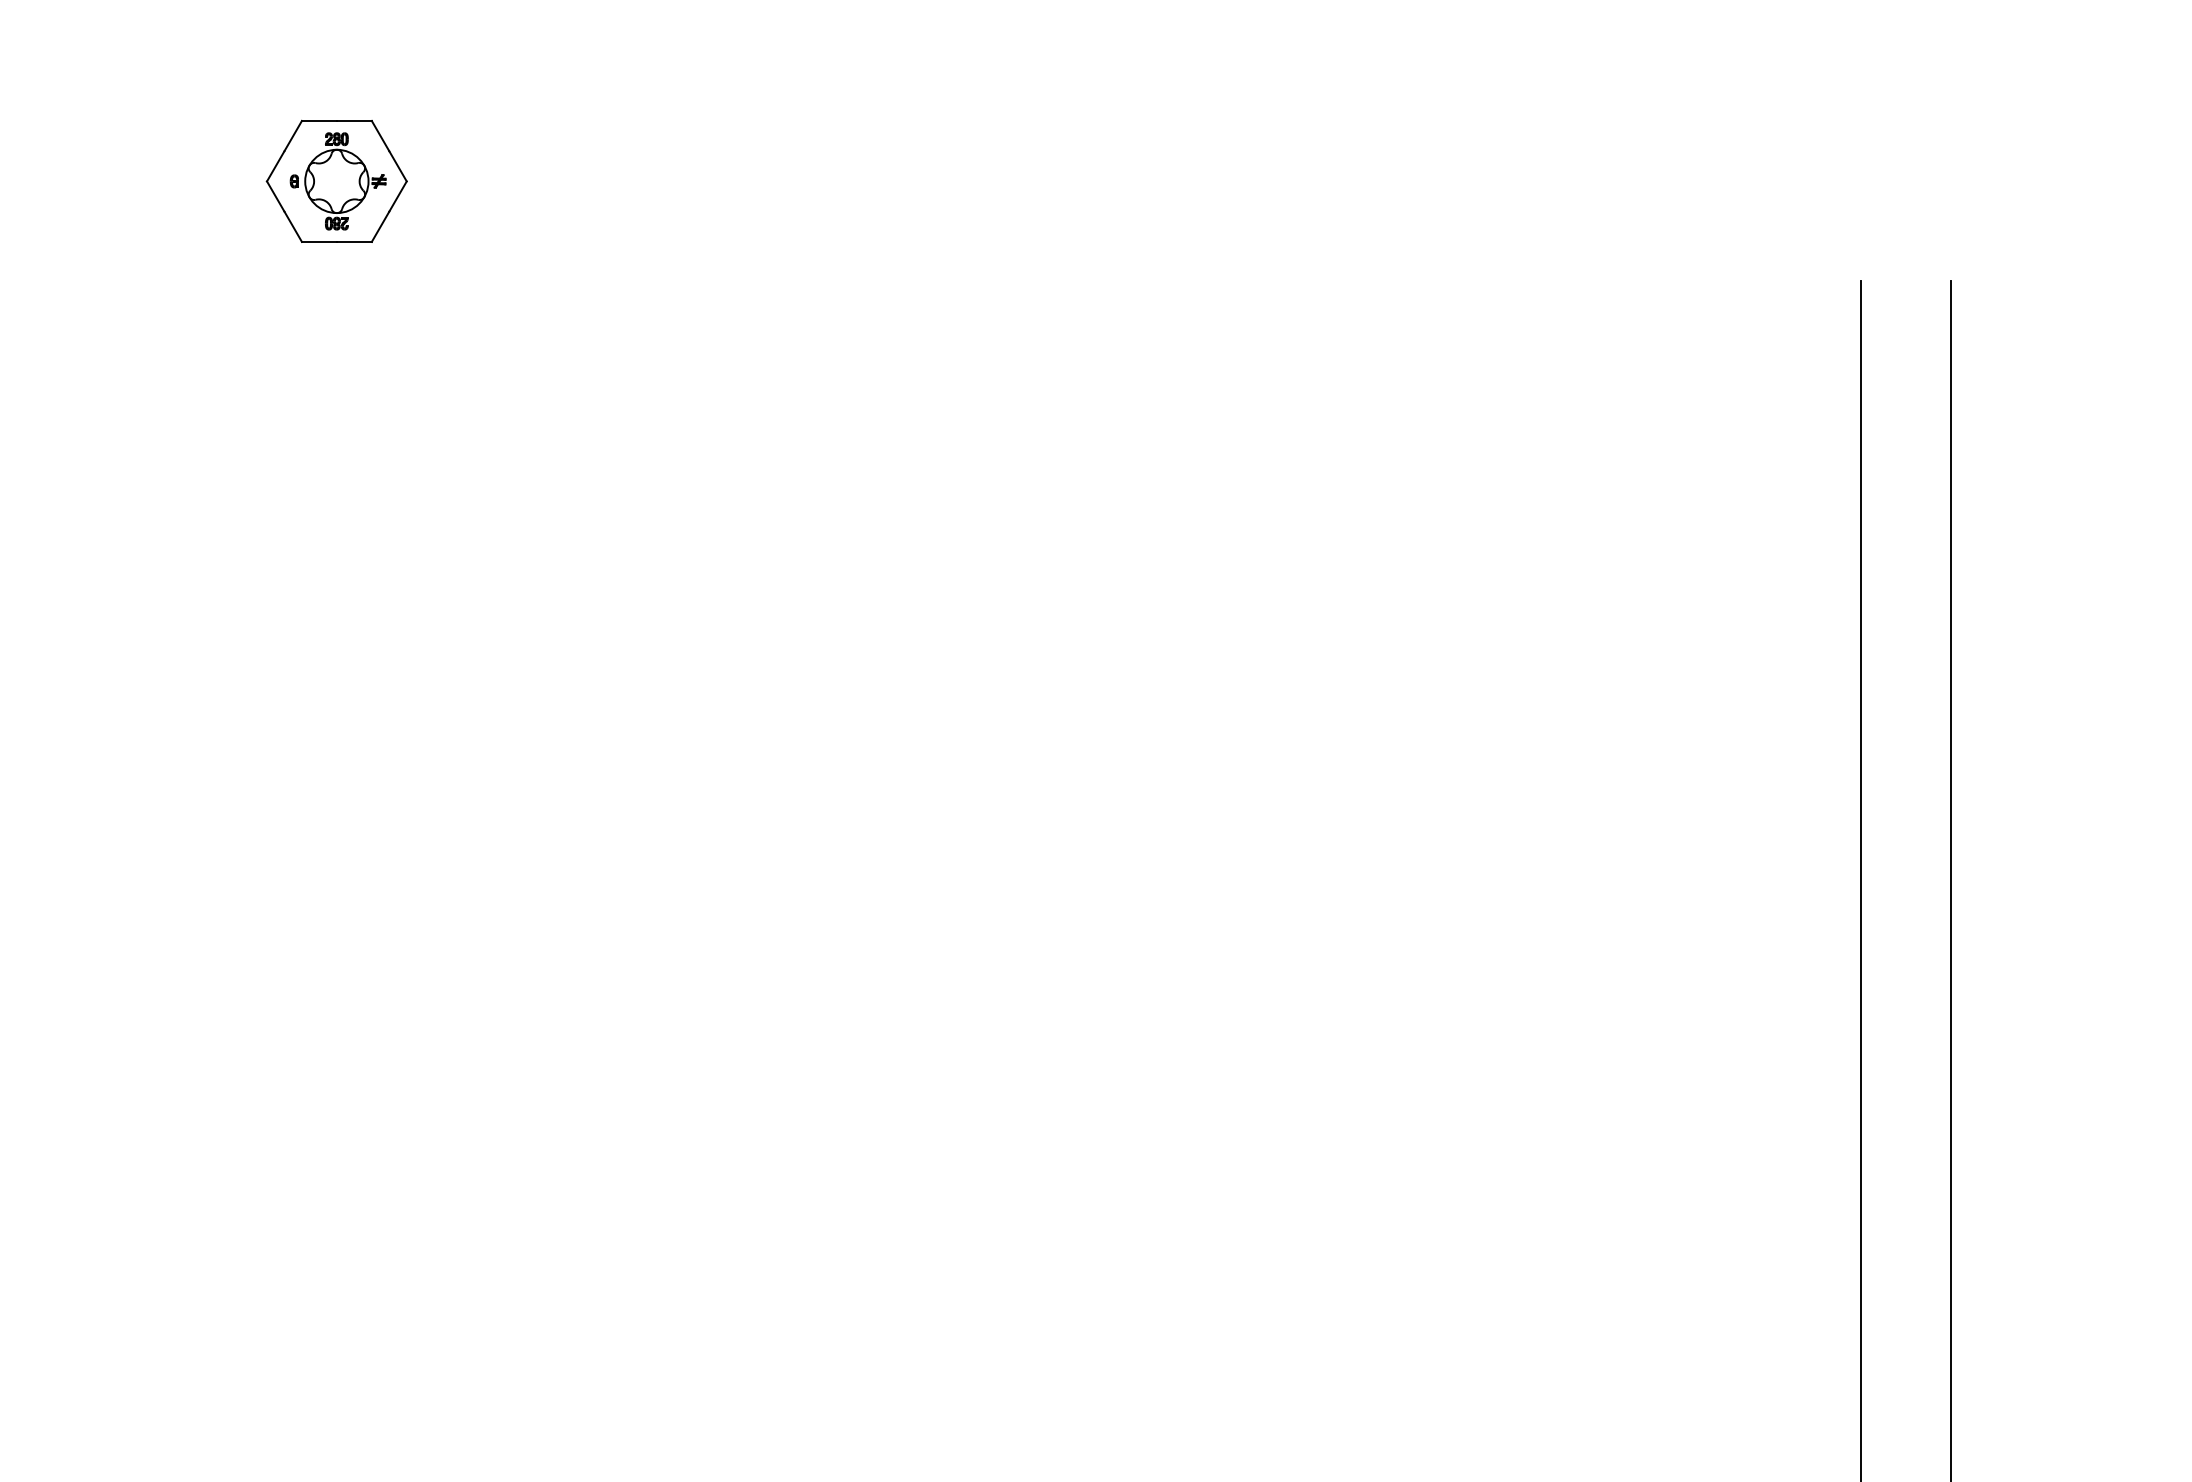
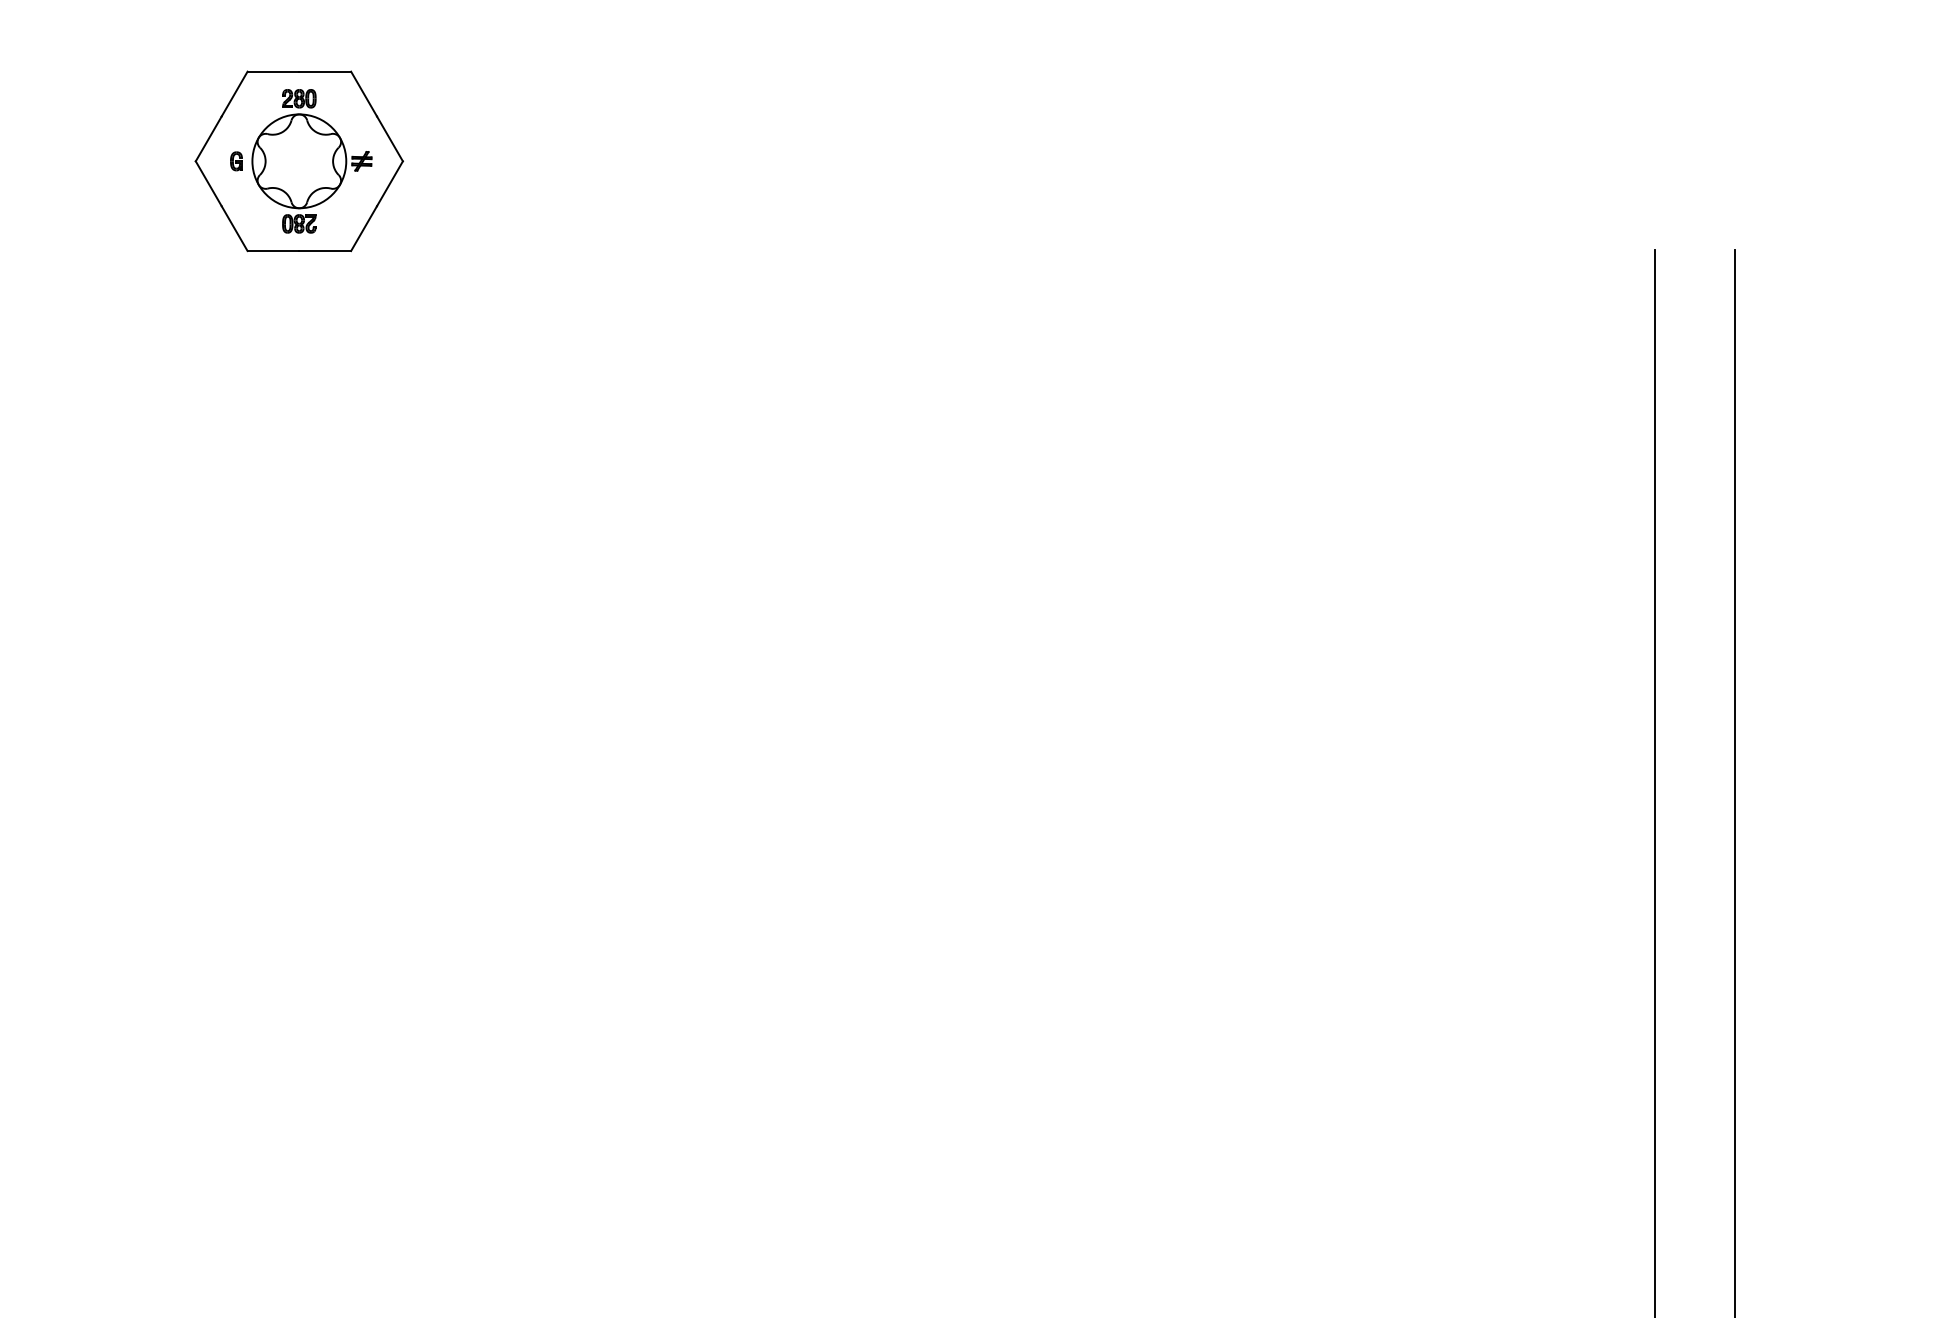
part: (336, 181) -> (299, 161), size x1.67

